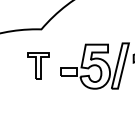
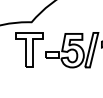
part: (38, 65) -> (29, 49), size x1.67

